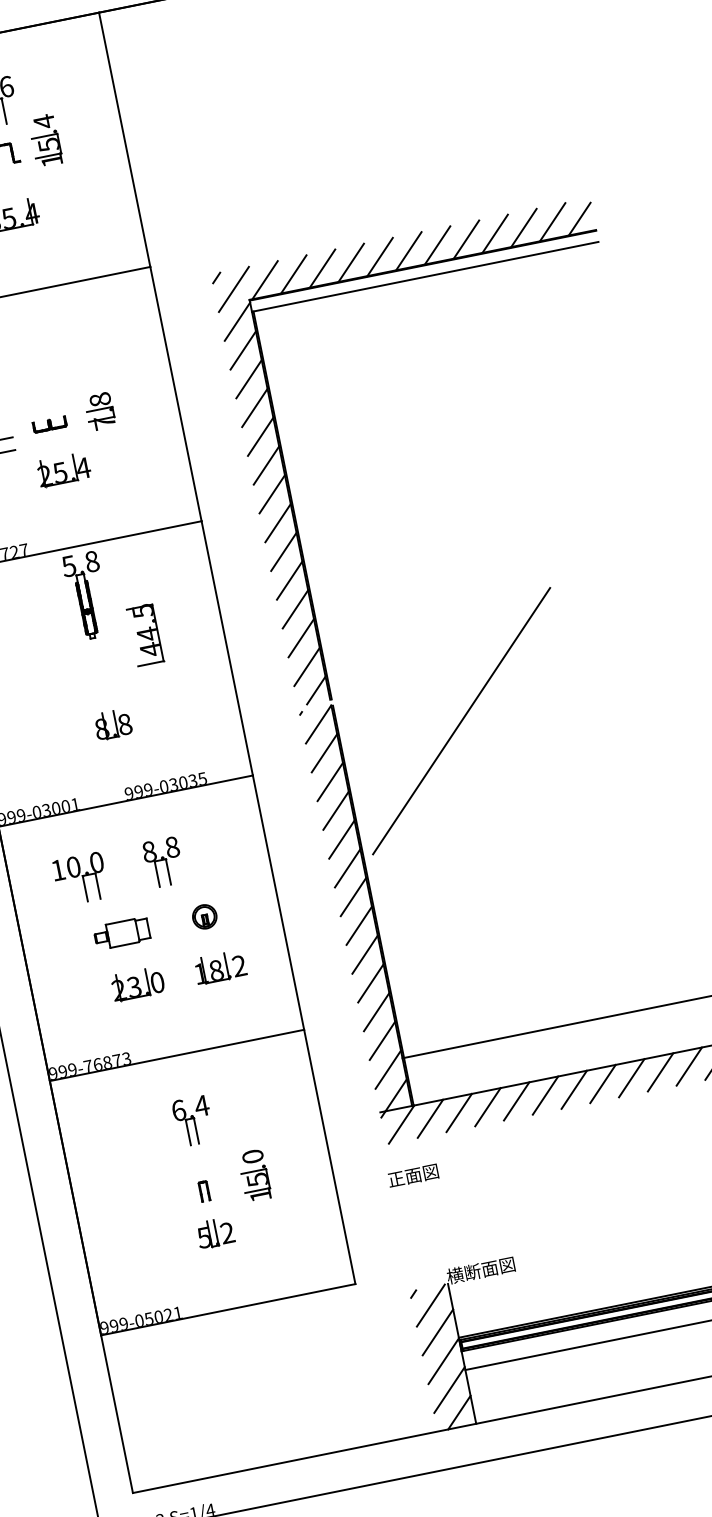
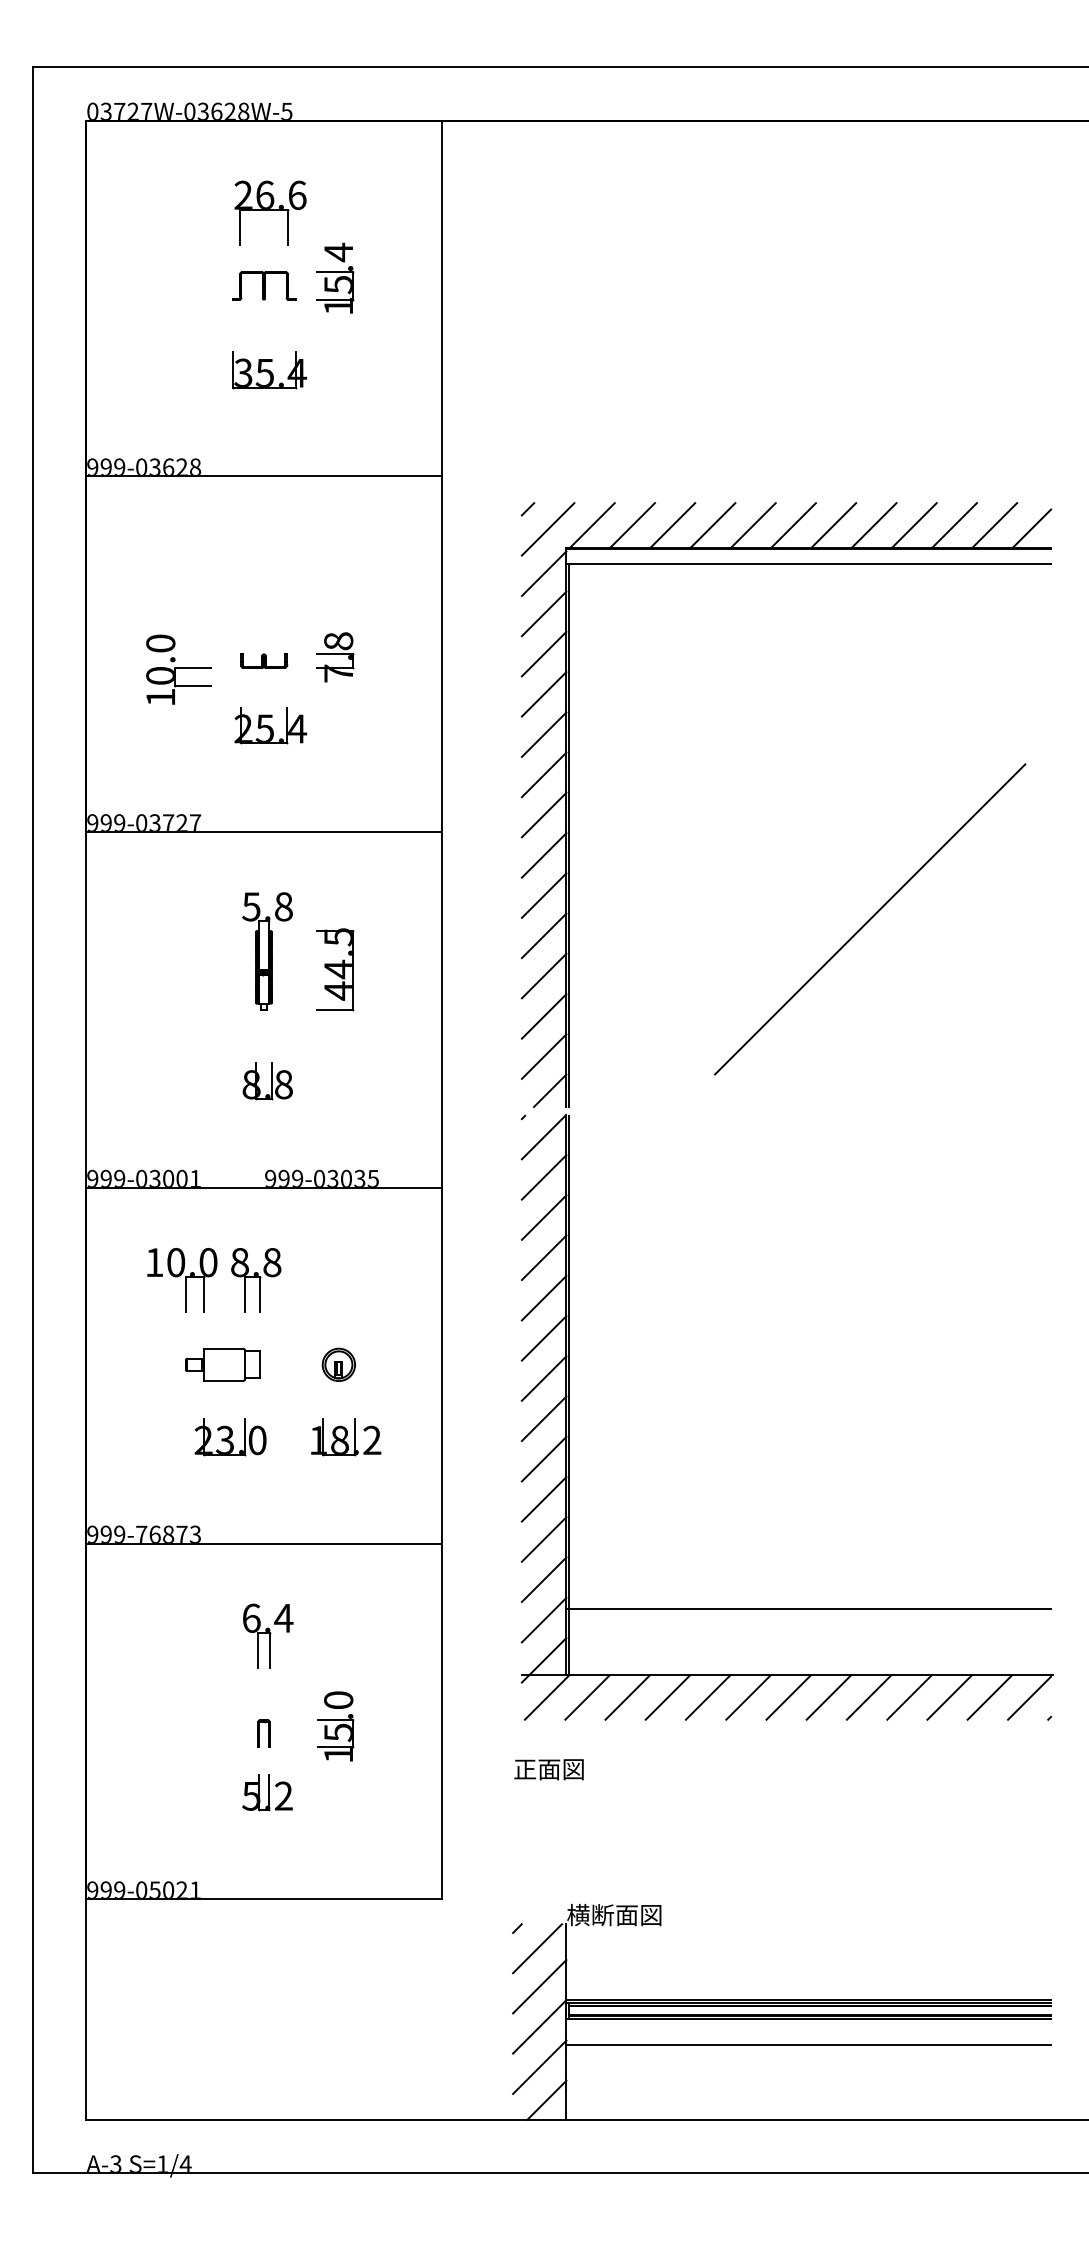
part: (86, 595) -> (267, 951), moved
line: (461, 721) -> (870, 919), moved
part: (163, 862) -> (256, 1280), moved

